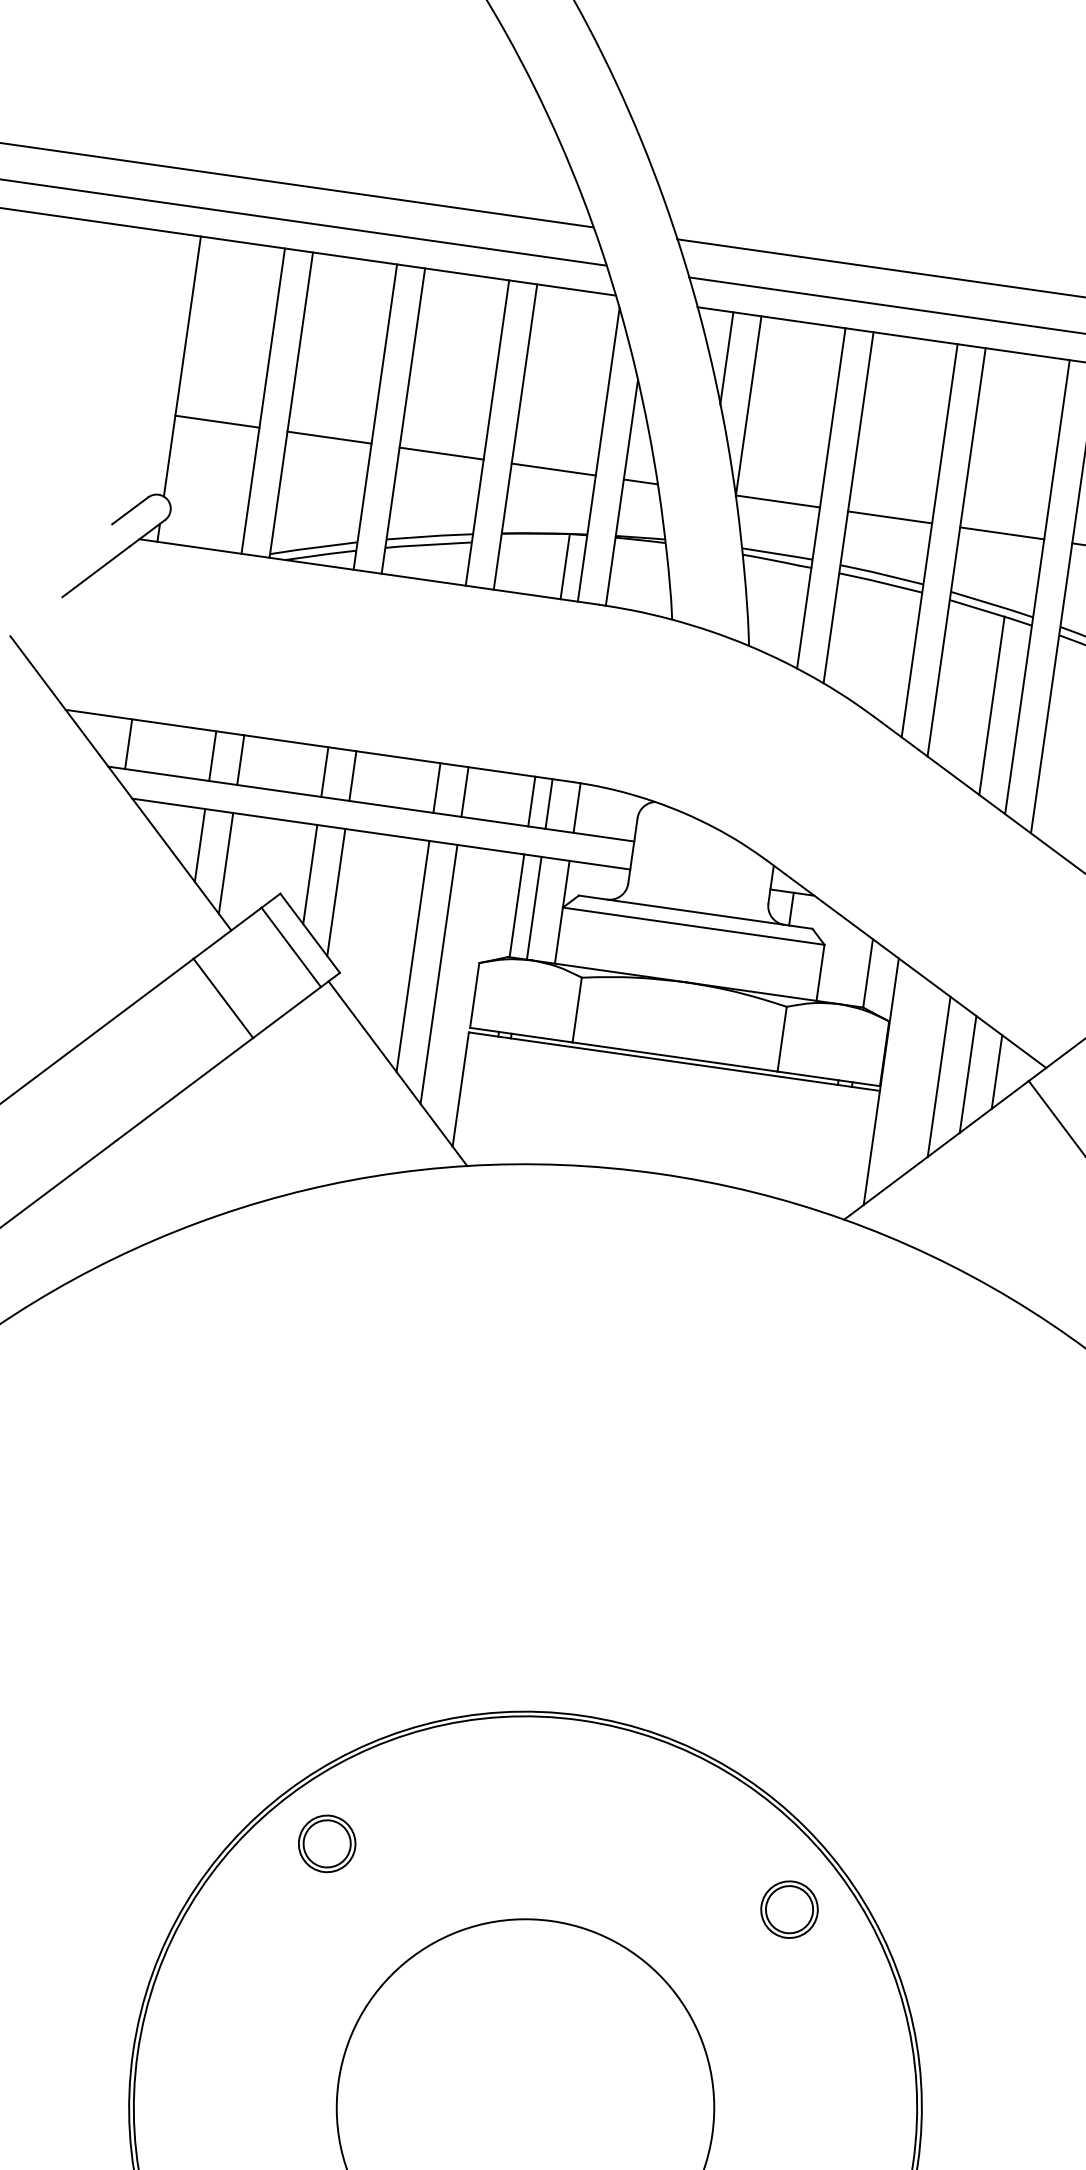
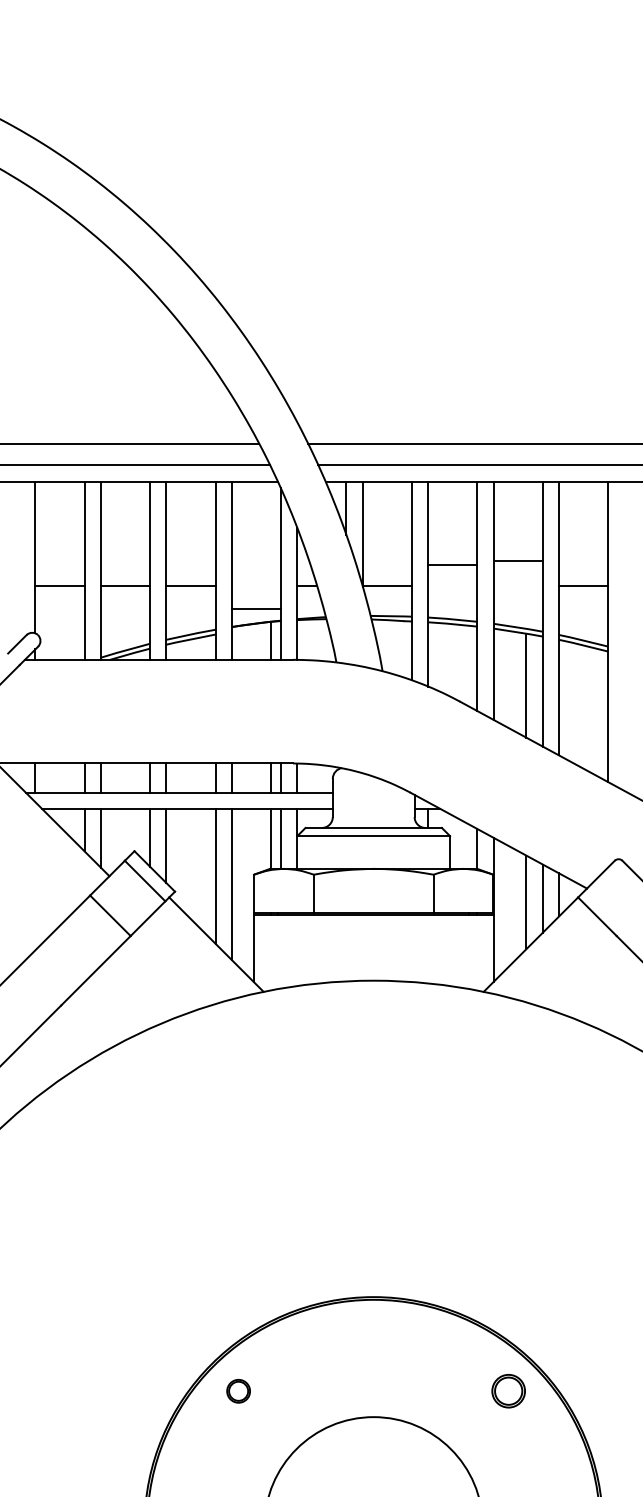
line: (552, 469) -> (255, 609), moved
line: (889, 517) -> (452, 565), moved
line: (1000, 533) -> (517, 561), moved
part: (326, 1844) -> (238, 1391), size x0.7

